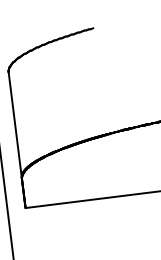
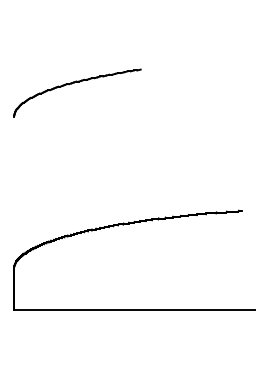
line: (15, 125) -> (14, 192), removed

